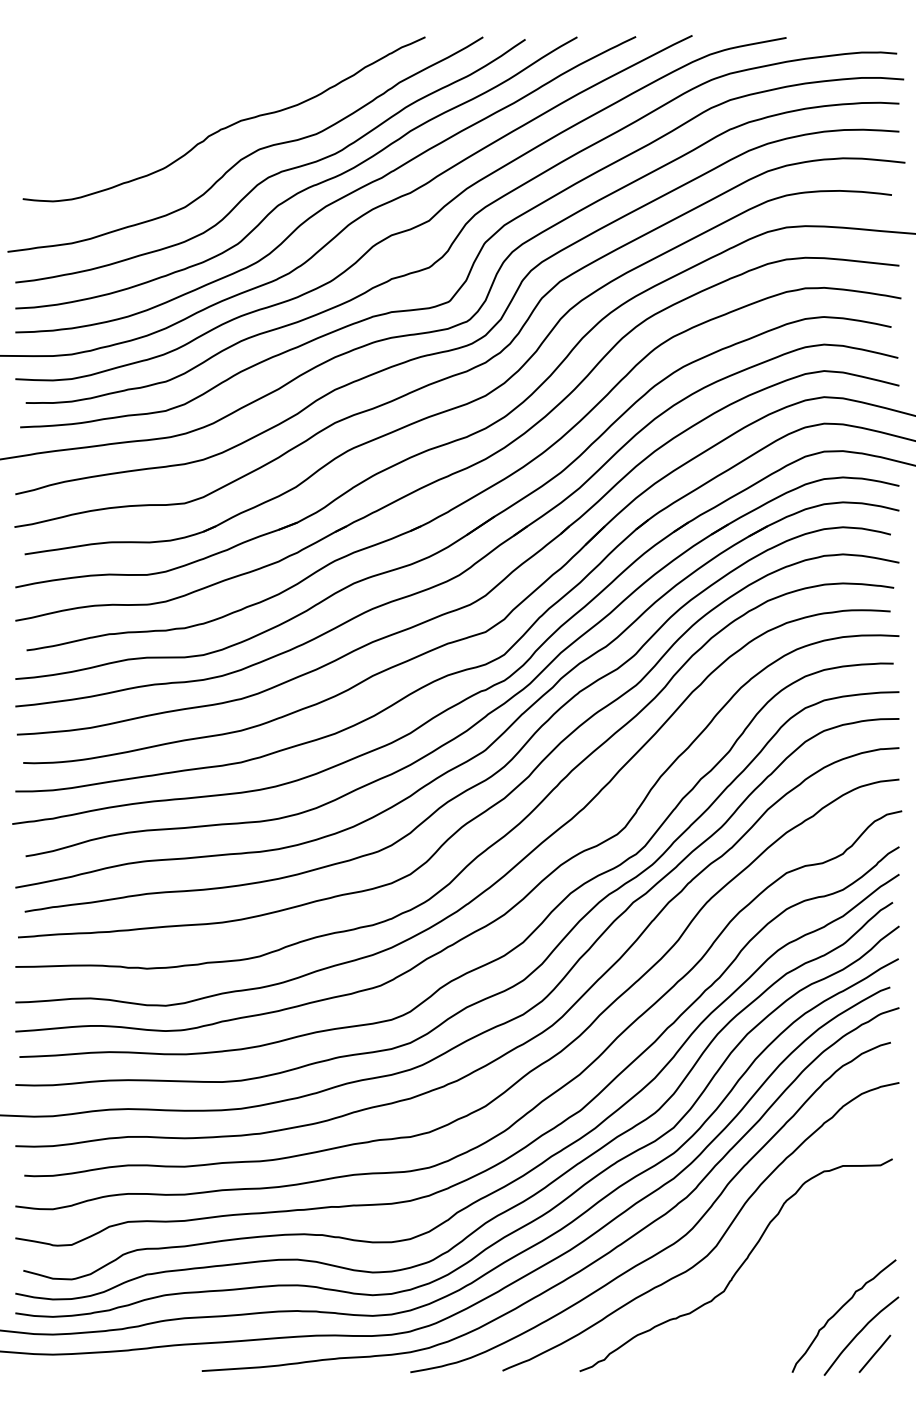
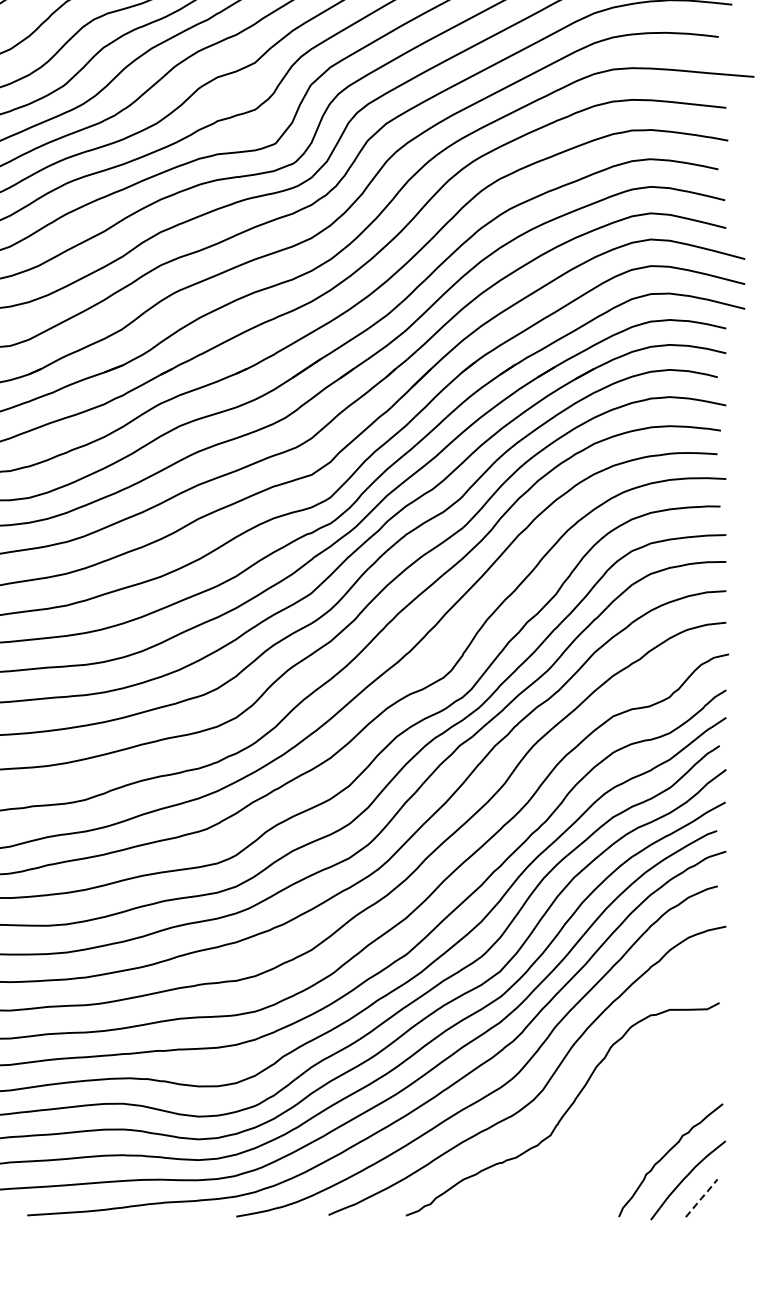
line: (874, 1353) -> (701, 1197), solid -> dashed

